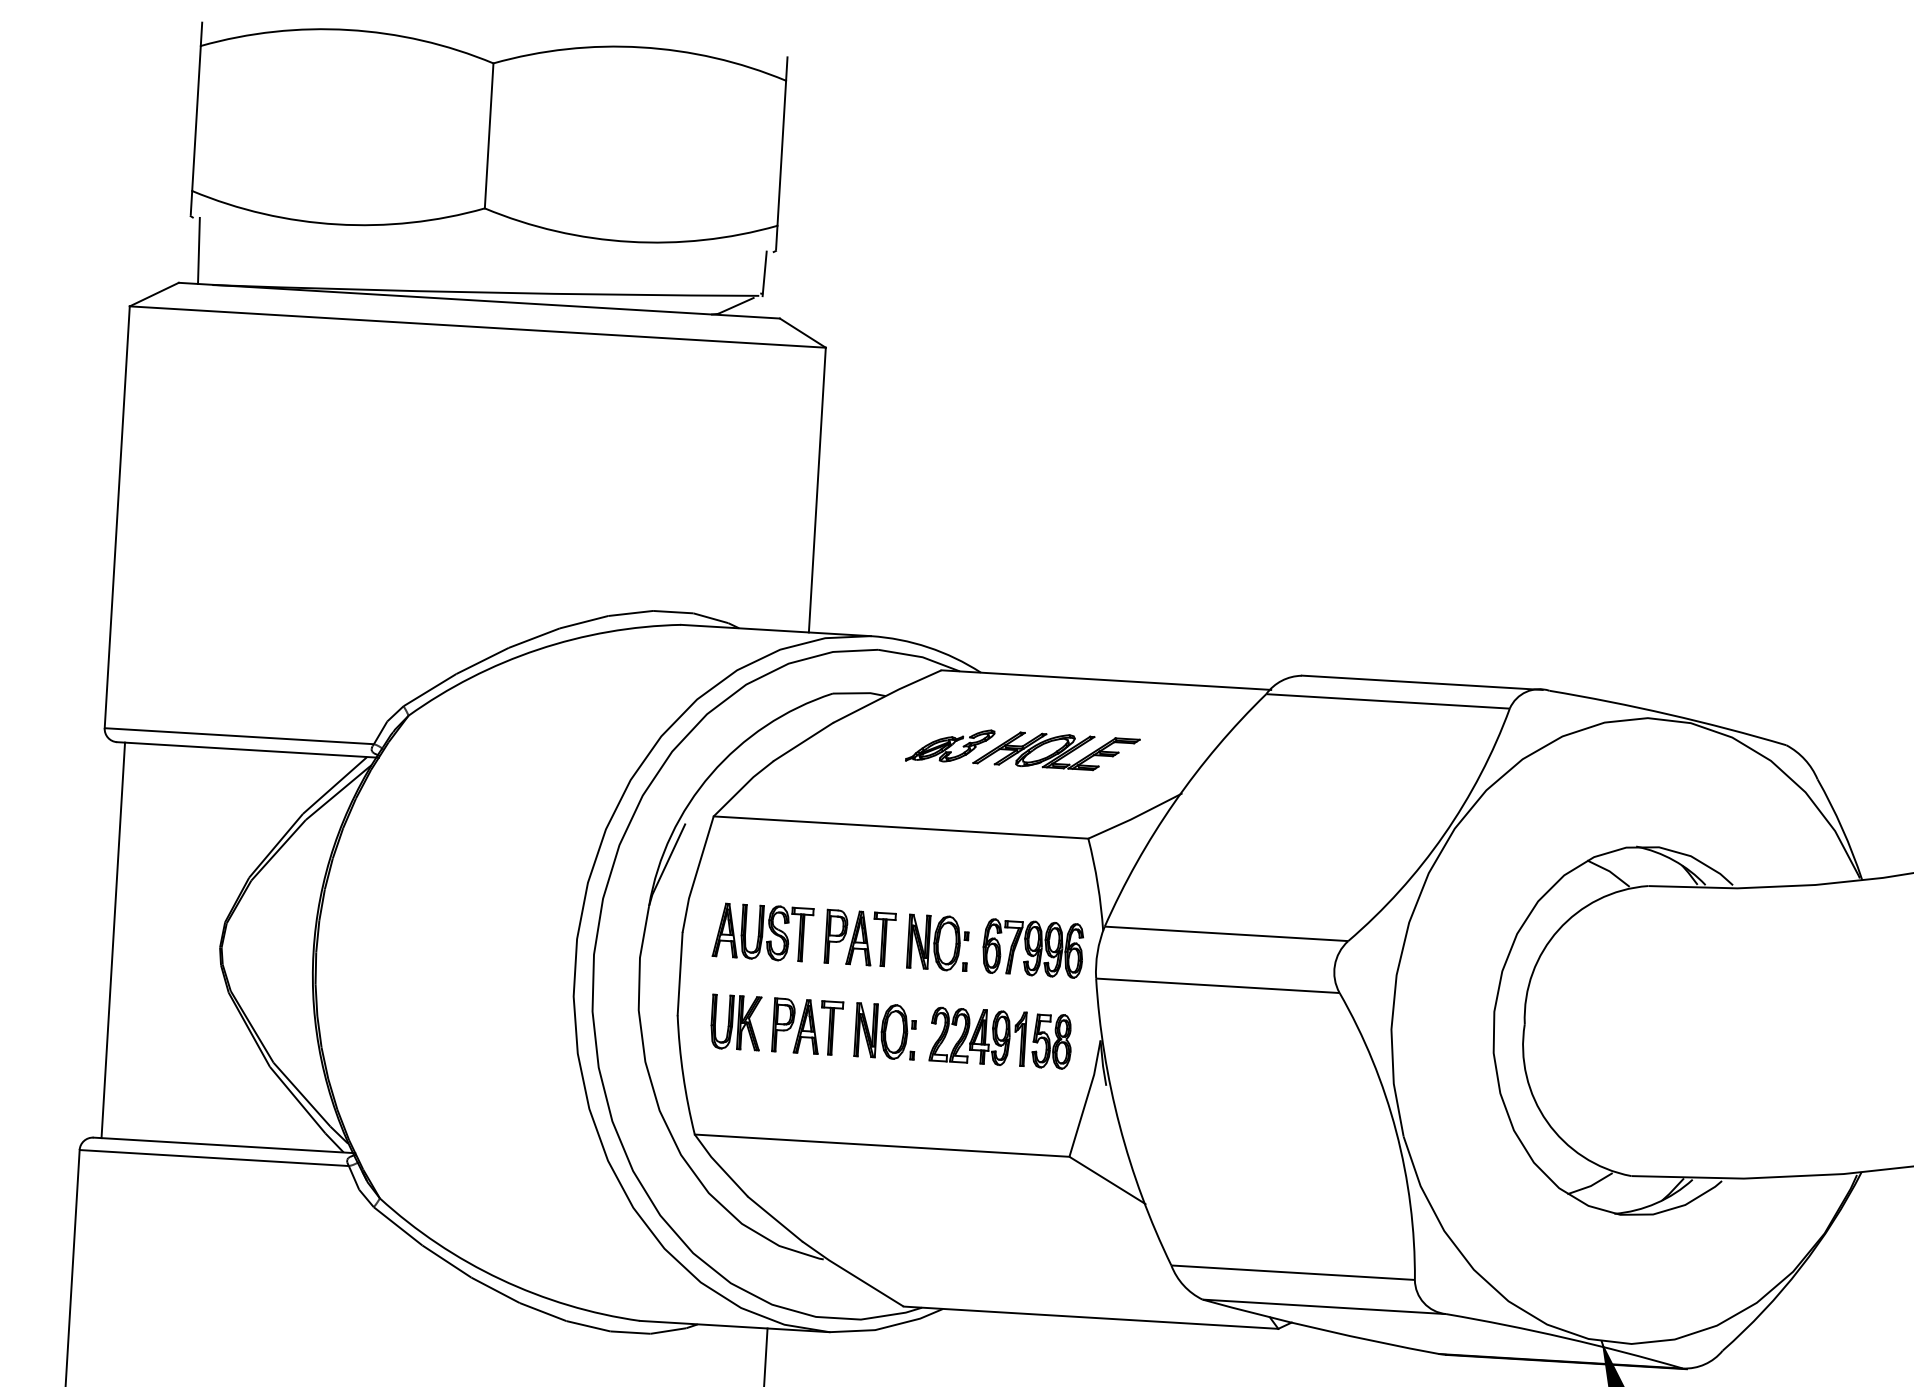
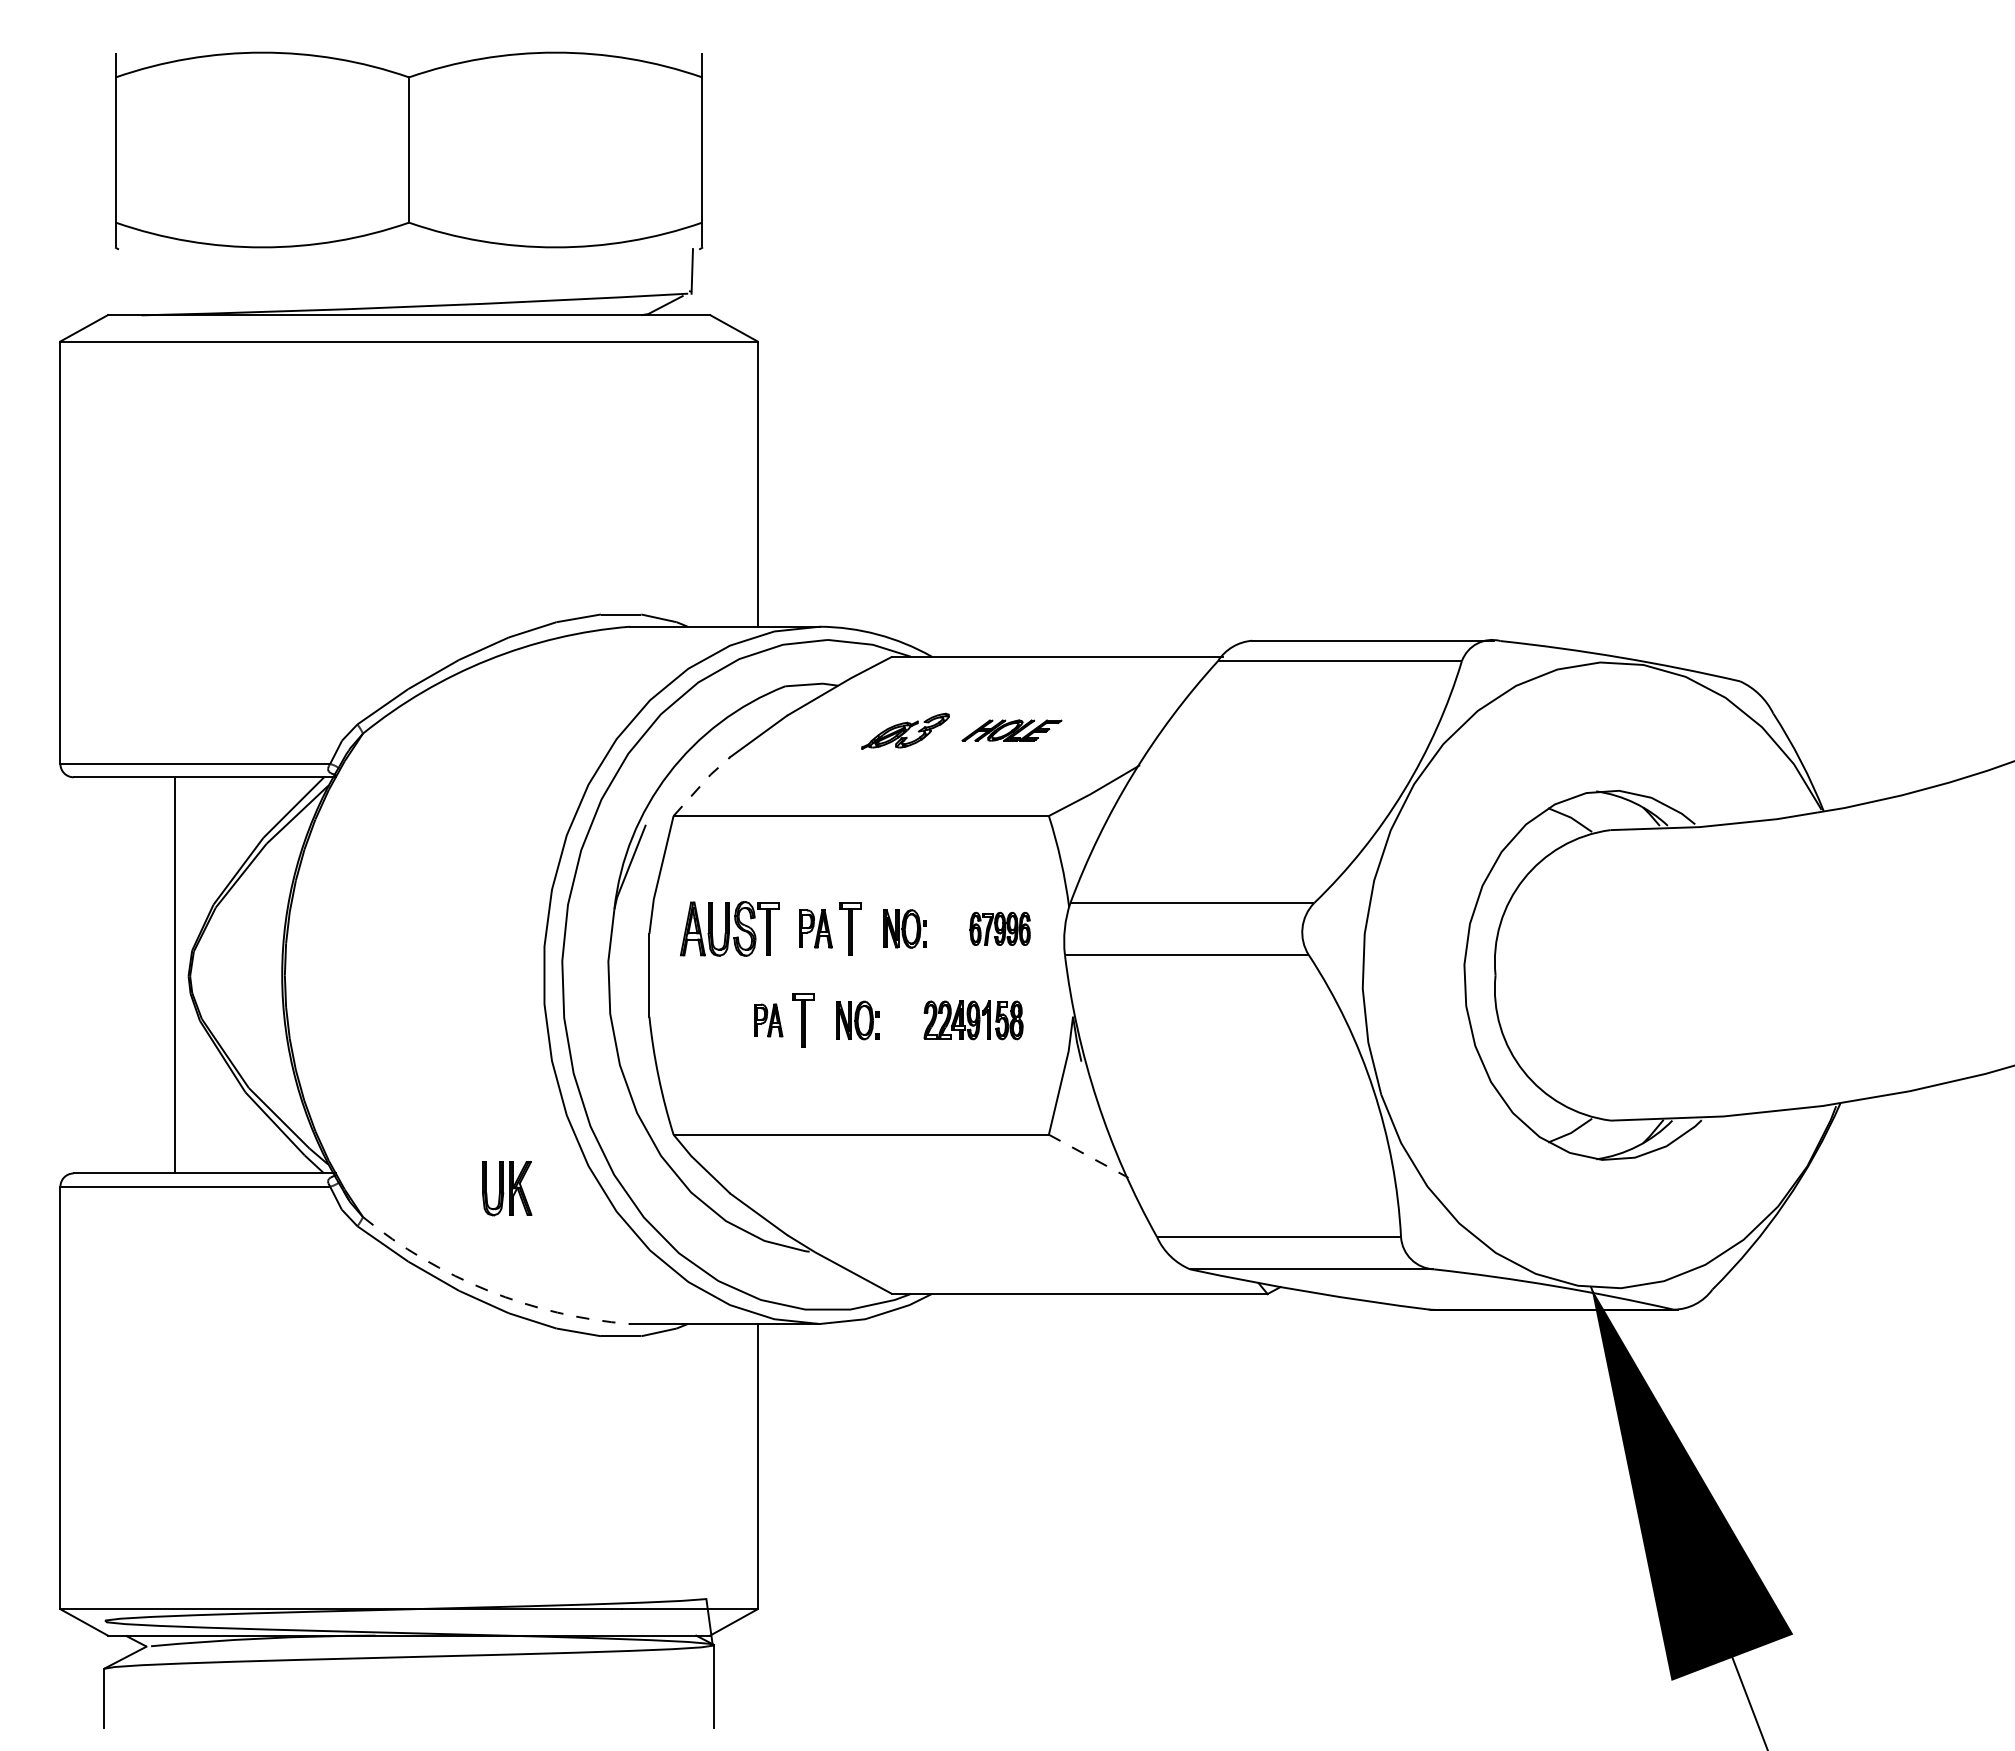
line: (199, 251) -> (126, 282), removed
part: (1056, 751) -> (1011, 730), size x0.6
line: (743, 786) -> (701, 784), solid -> dashed
part: (848, 937) -> (815, 928), size x0.7
line: (113, 940) -> (174, 975), moved
part: (937, 942) -> (904, 928), size x0.7
part: (1032, 948) -> (999, 928), size x0.6
part: (736, 1022) -> (507, 1188), moved
part: (796, 1026) -> (768, 1020), size x0.6
part: (885, 1031) -> (857, 1020), size x0.7
part: (1000, 1038) -> (973, 1020), size x0.7
line: (1108, 1180) -> (1089, 1156), solid -> dashed
arc: (500, 1279) -> (488, 1290), solid -> dashed

